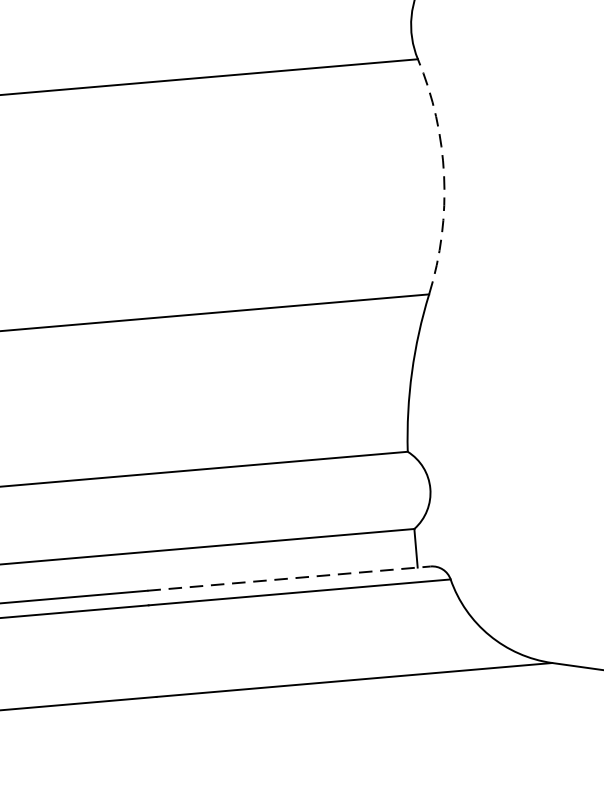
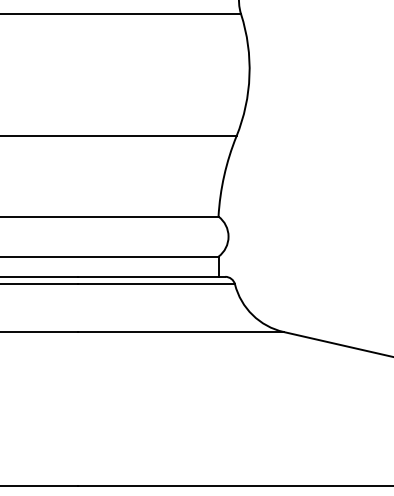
arc: (444, 175) -> (249, 75), dashed -> solid
line: (288, 578) -> (151, 276), dashed -> solid

